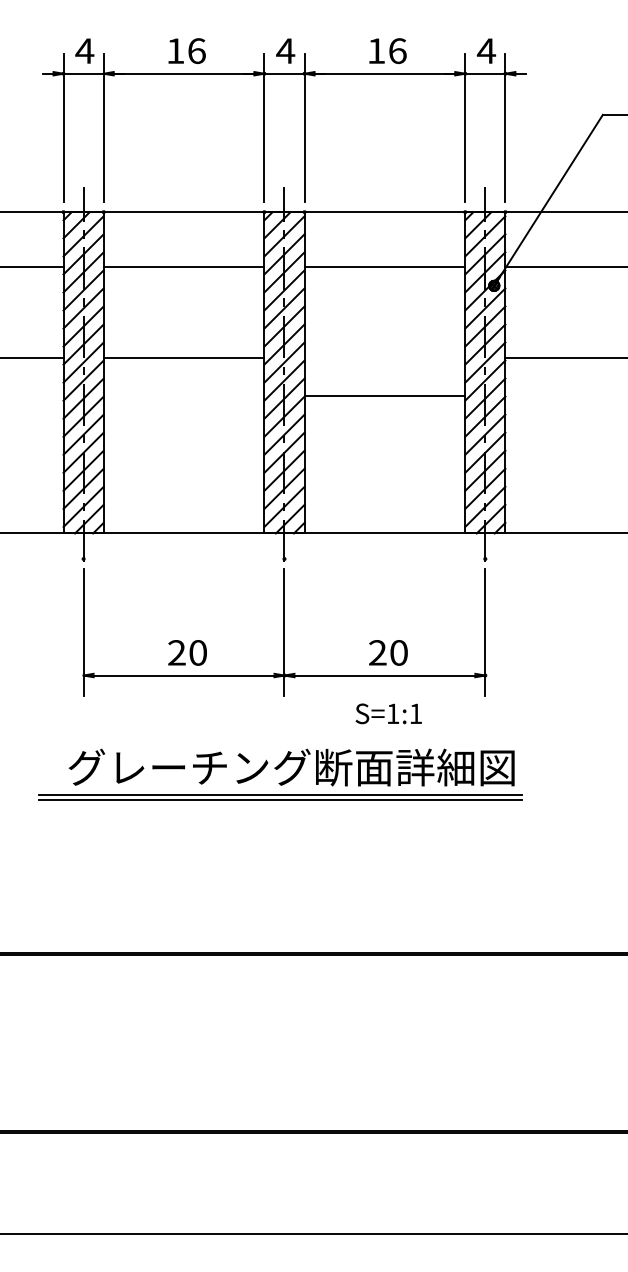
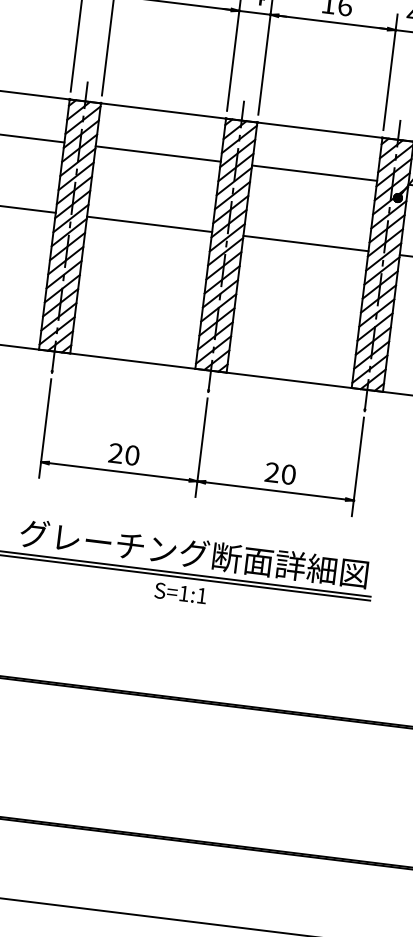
line: (384, 395) -> (305, 243), moved
text: (388, 713) -> (180, 593), moved

